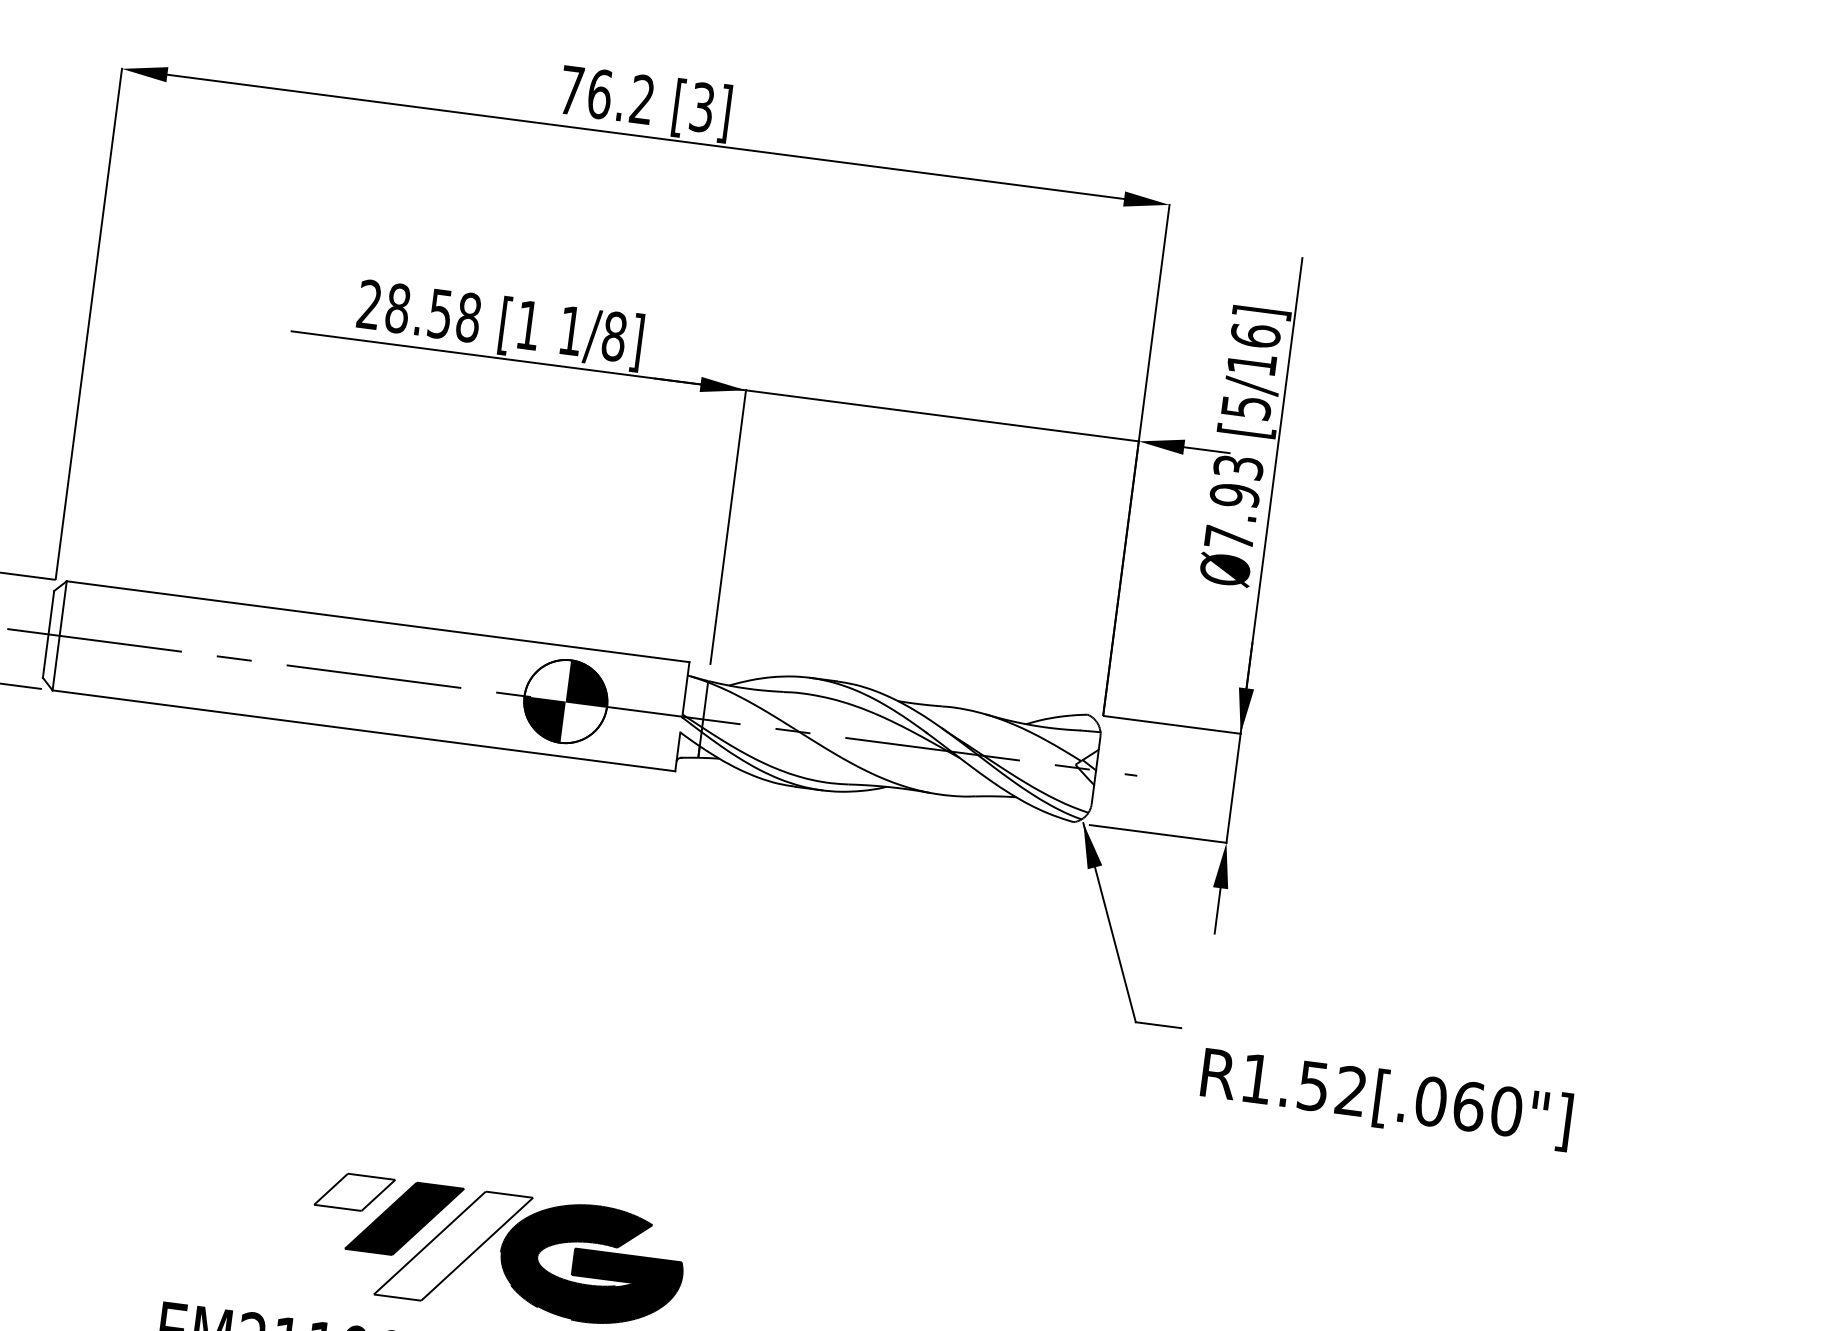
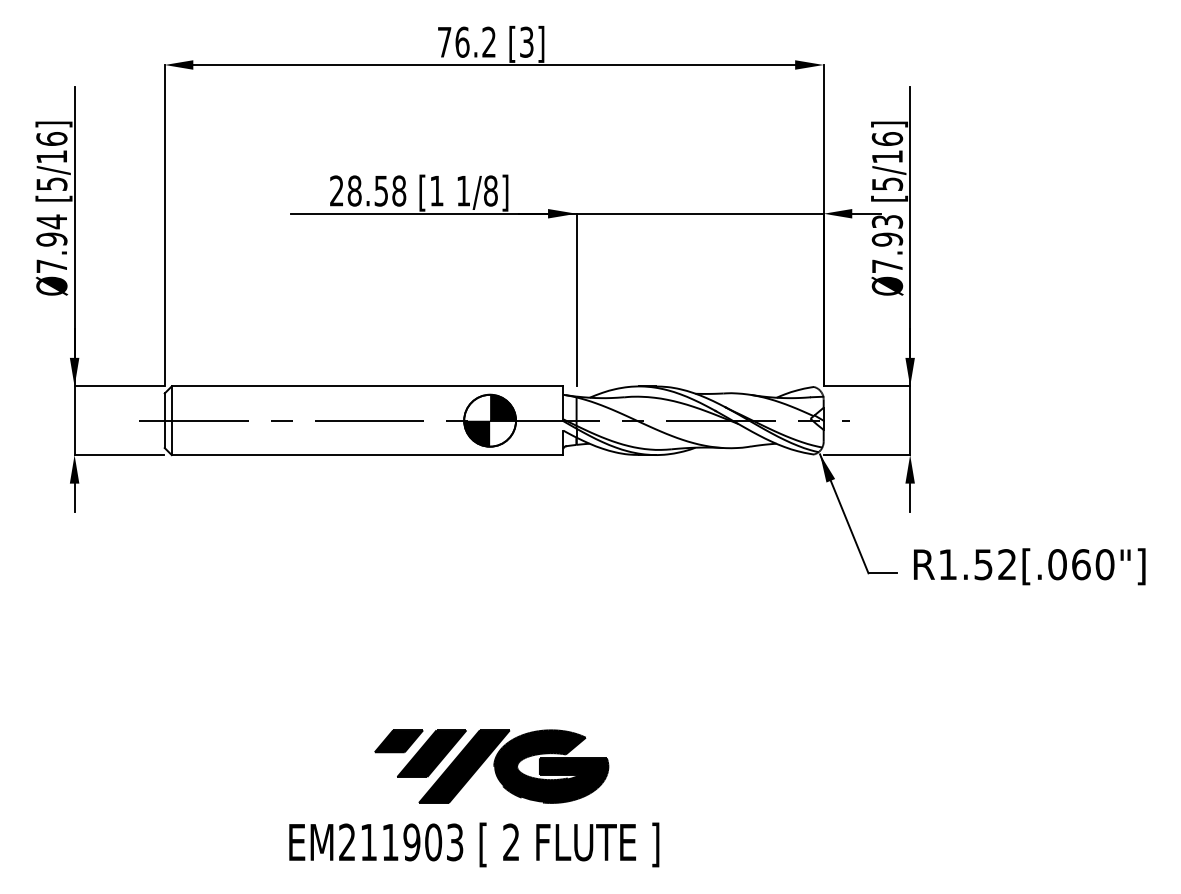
text: (1386, 1098) -> (1029, 566), moved
fill: (353, 1192) -> (398, 741), added
fill: (453, 1245) -> (464, 766), added

